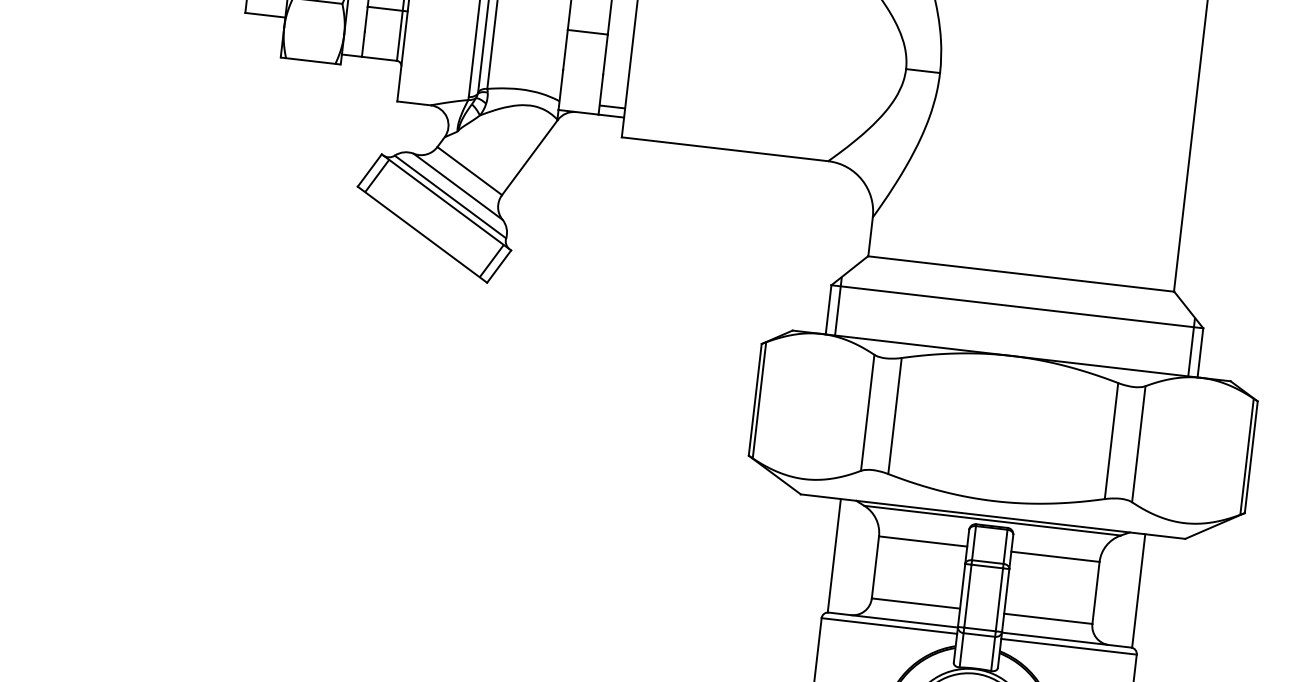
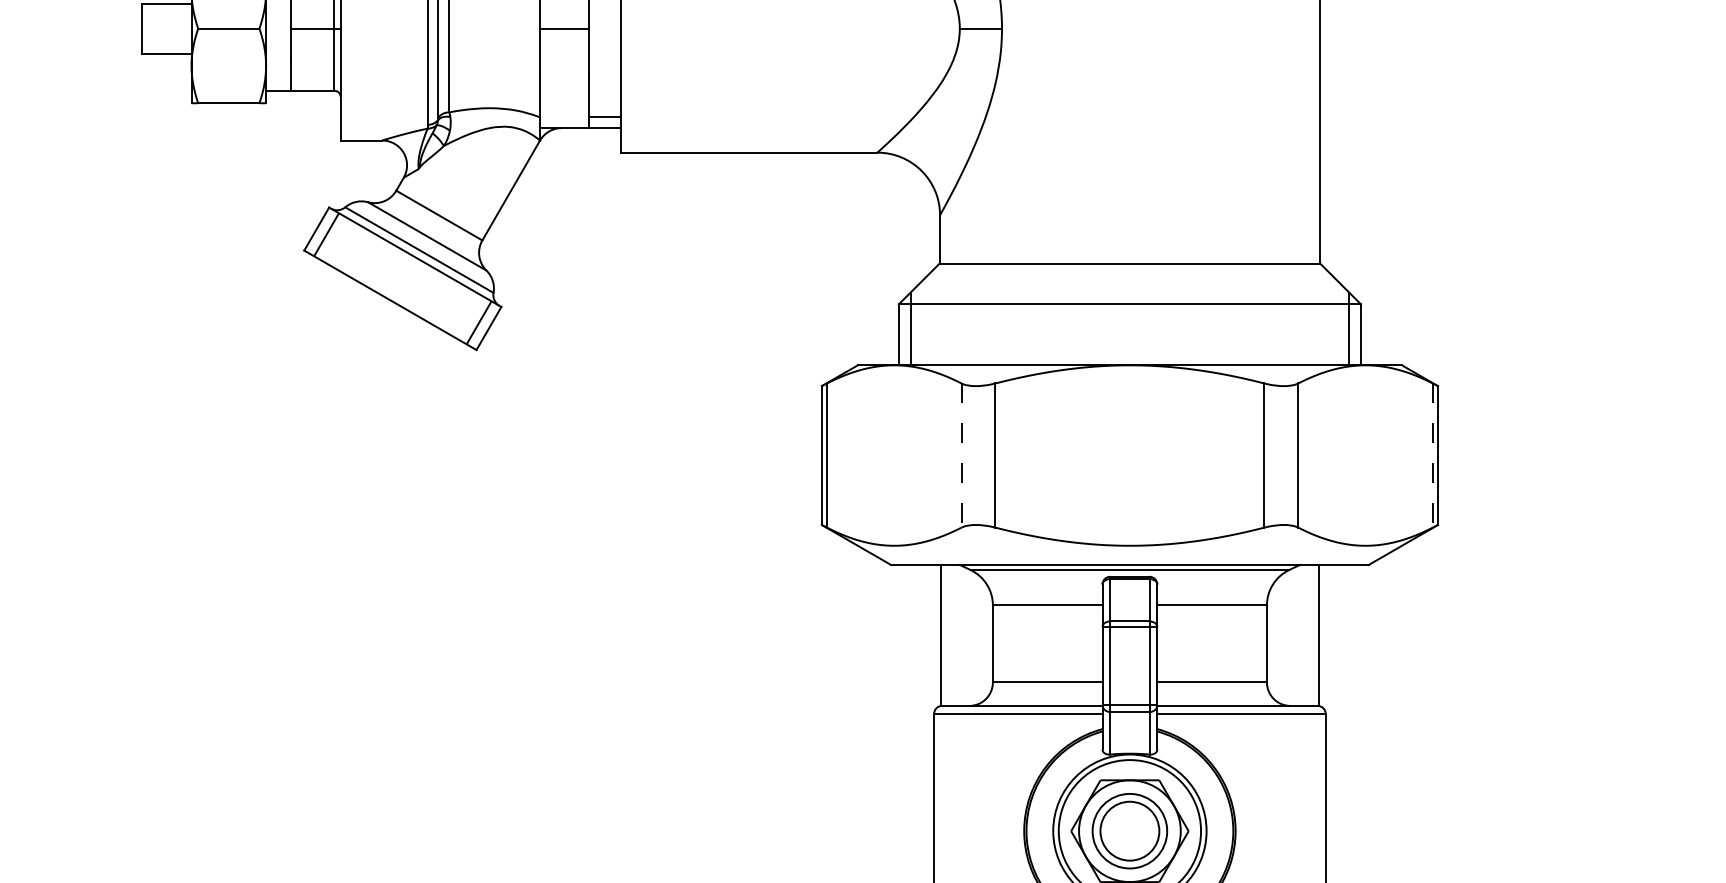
line: (867, 413) -> (961, 456), solid -> dashed
line: (1246, 457) -> (1432, 456), solid -> dashed

